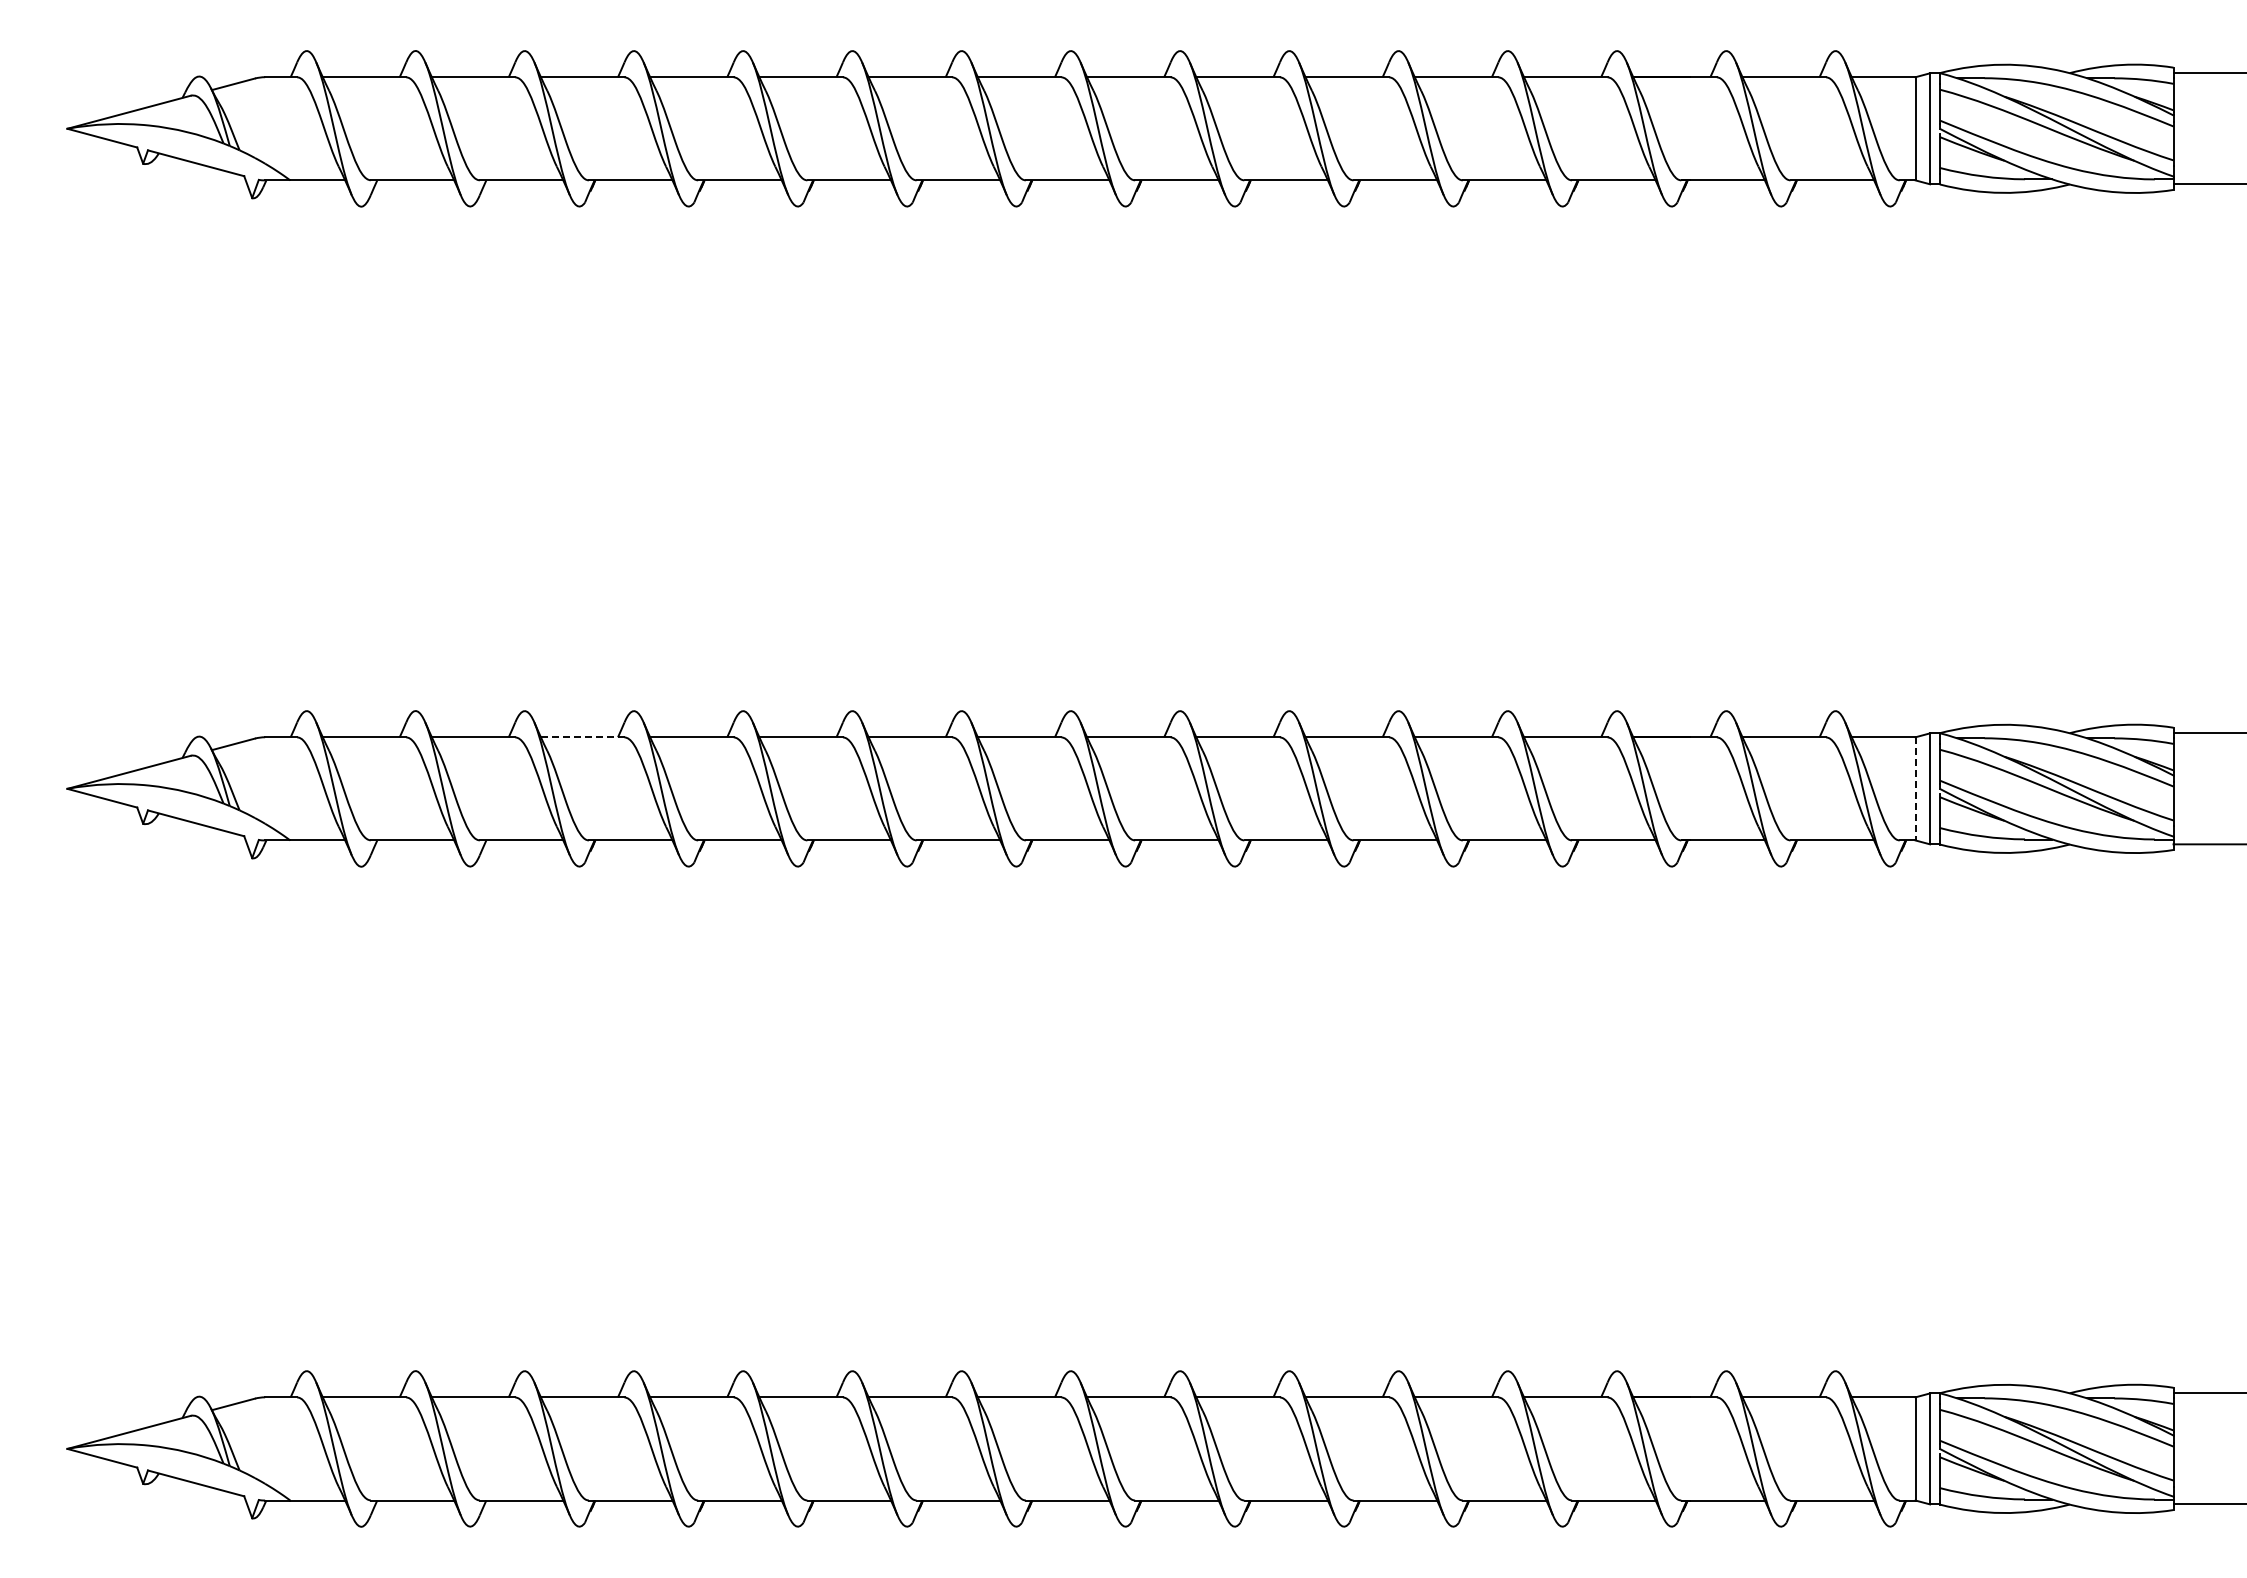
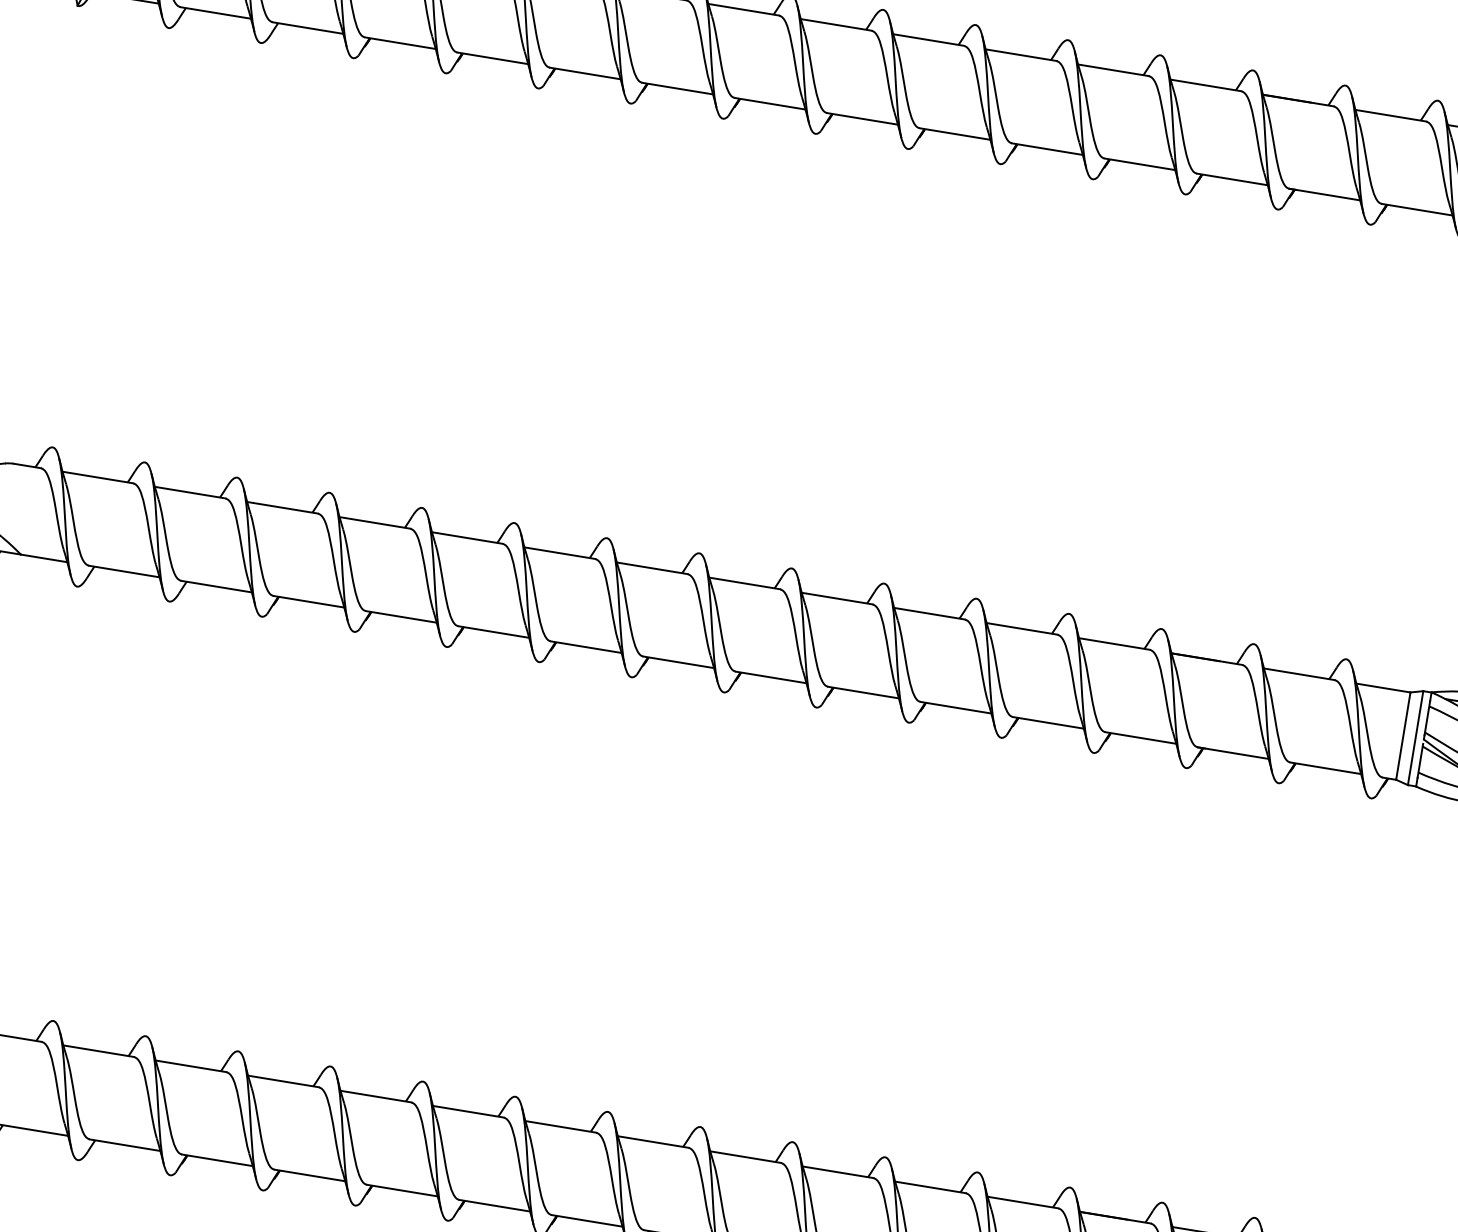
line: (582, 737) -> (282, 507), dashed -> solid
line: (1915, 788) -> (1403, 735), dashed -> solid

